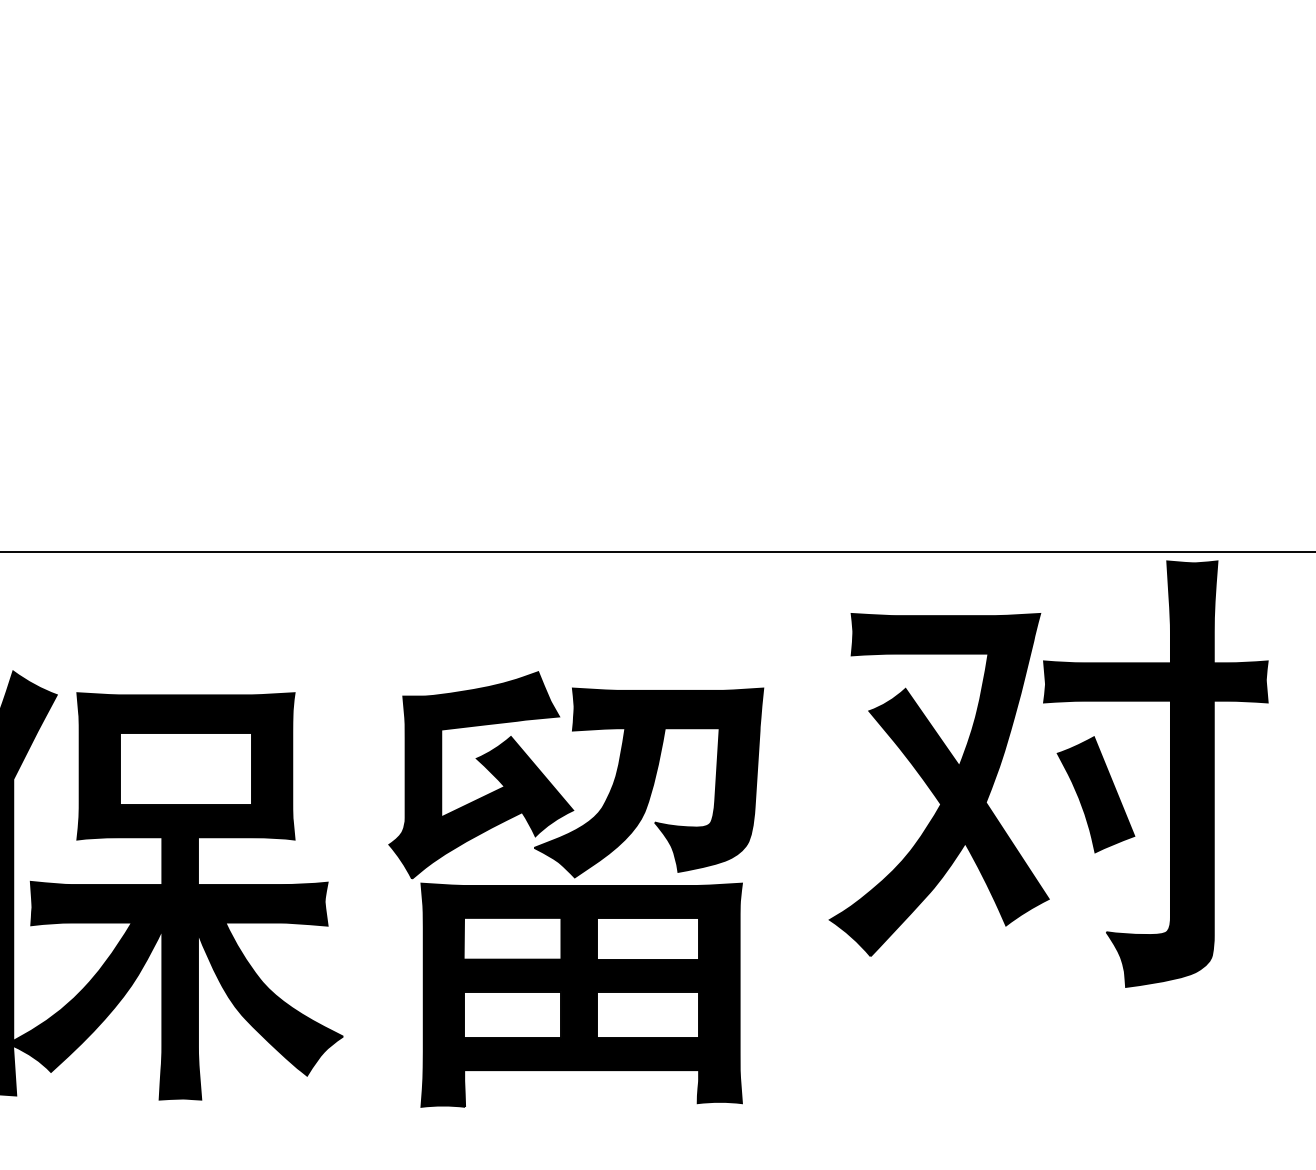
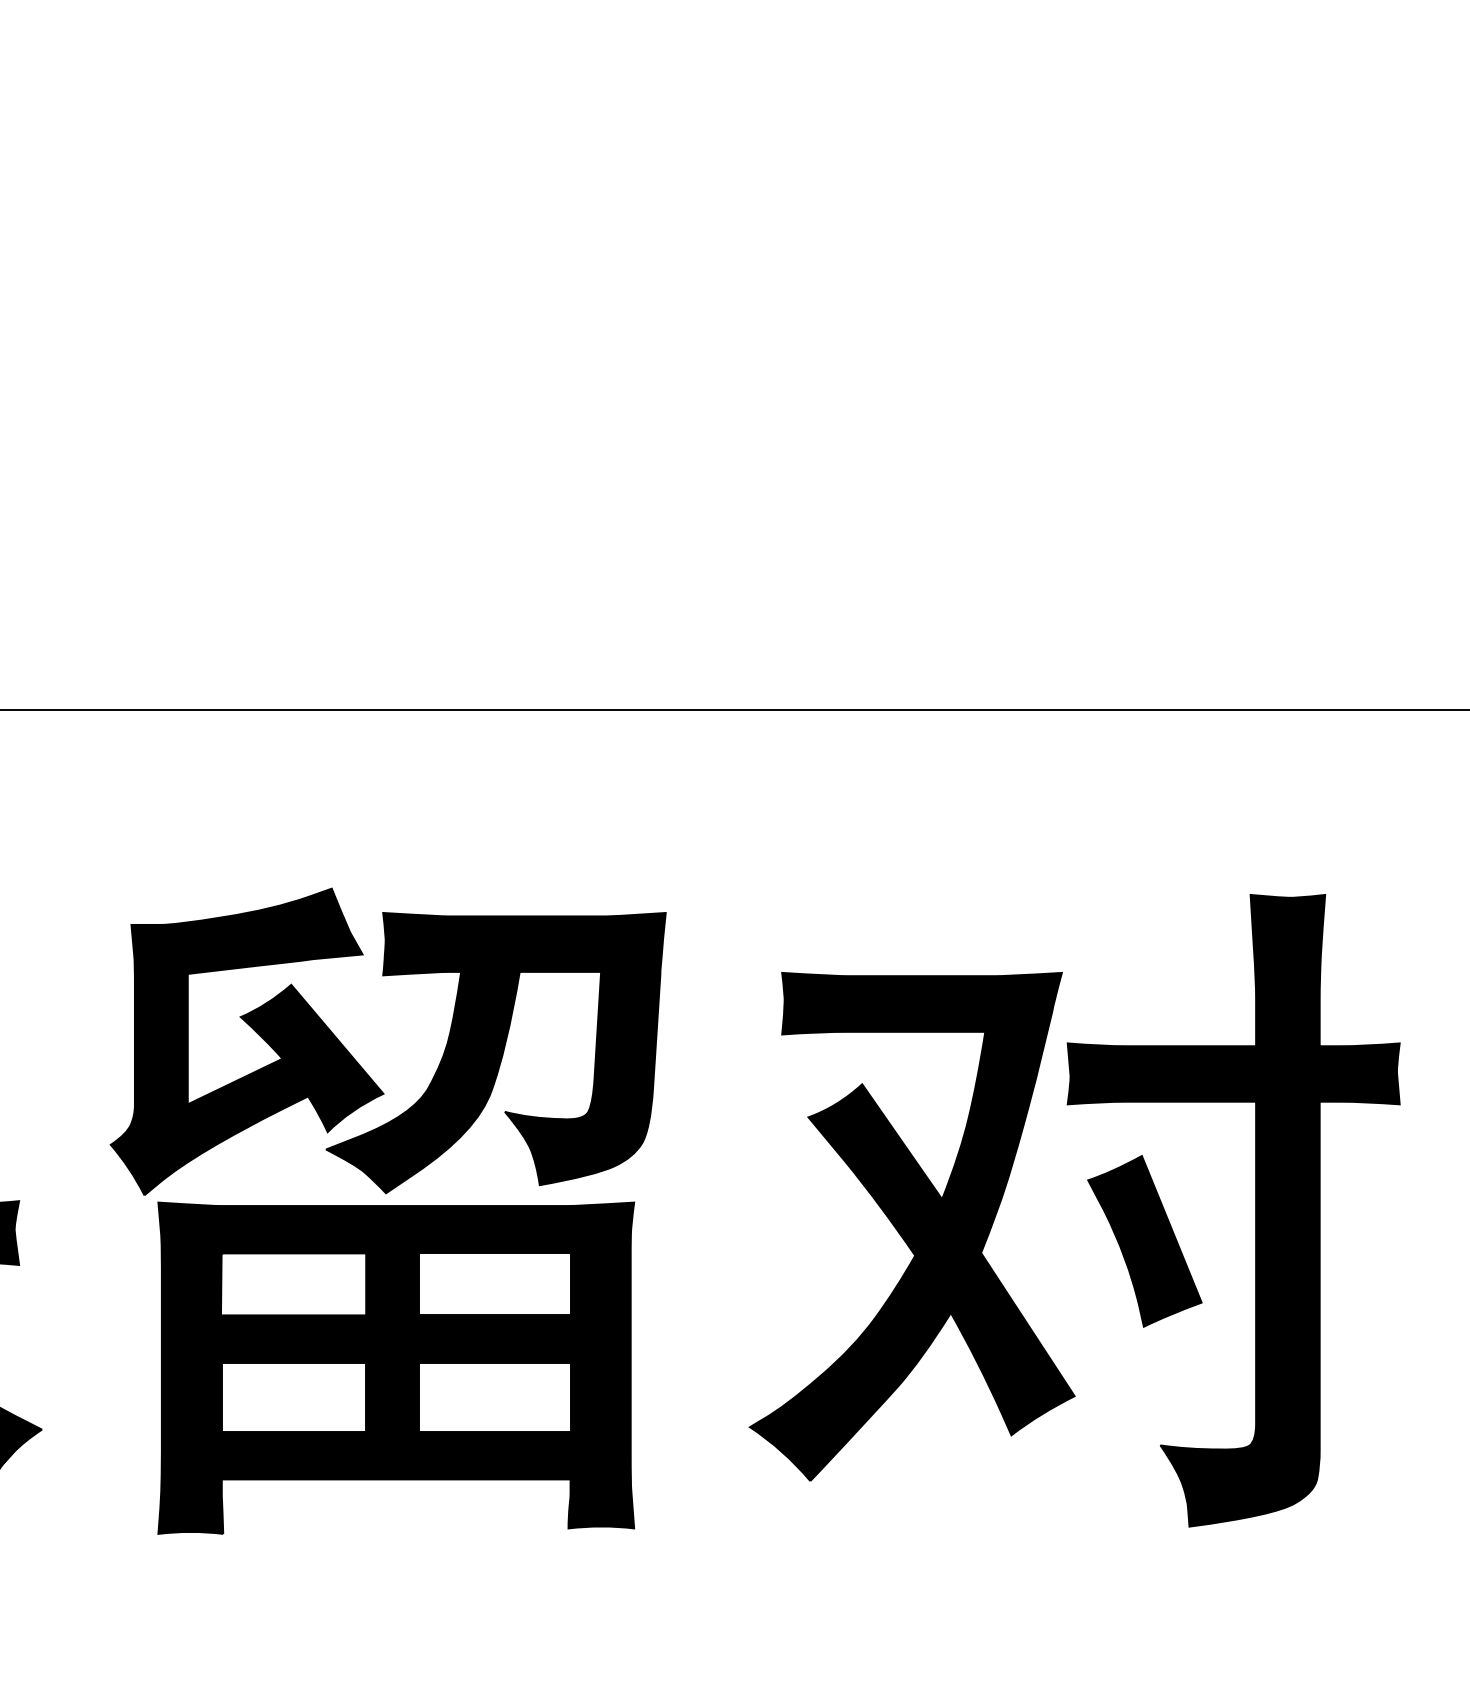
part: (1063, 766) -> (1096, 1199), moved

